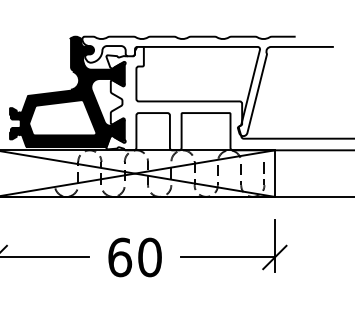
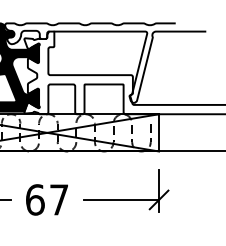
text: (149, 257) -> (58, 199), 60 -> 67

